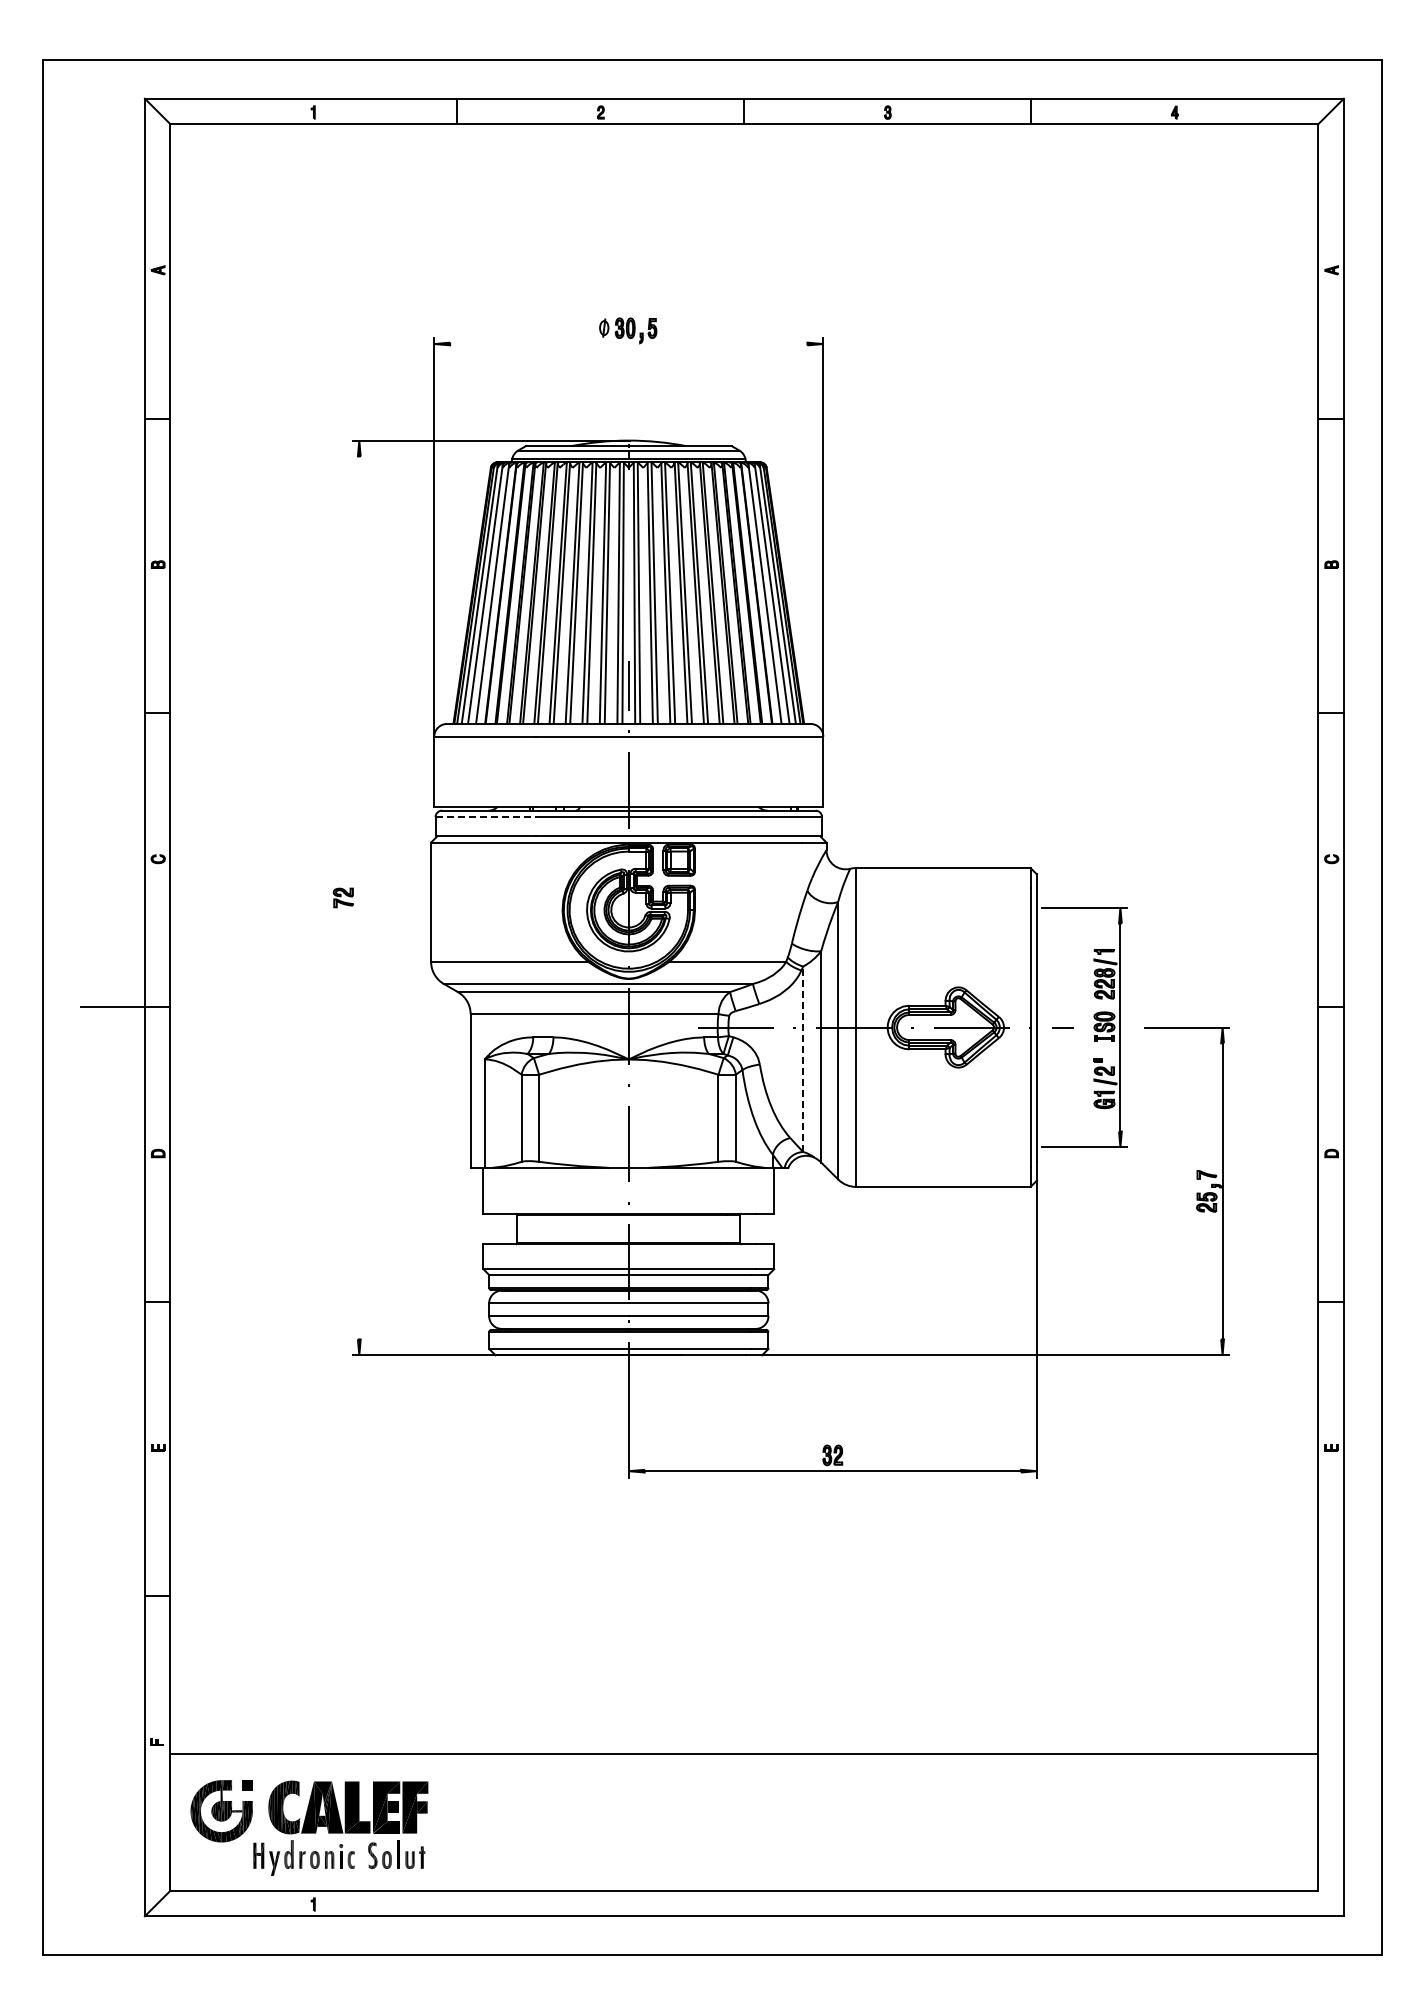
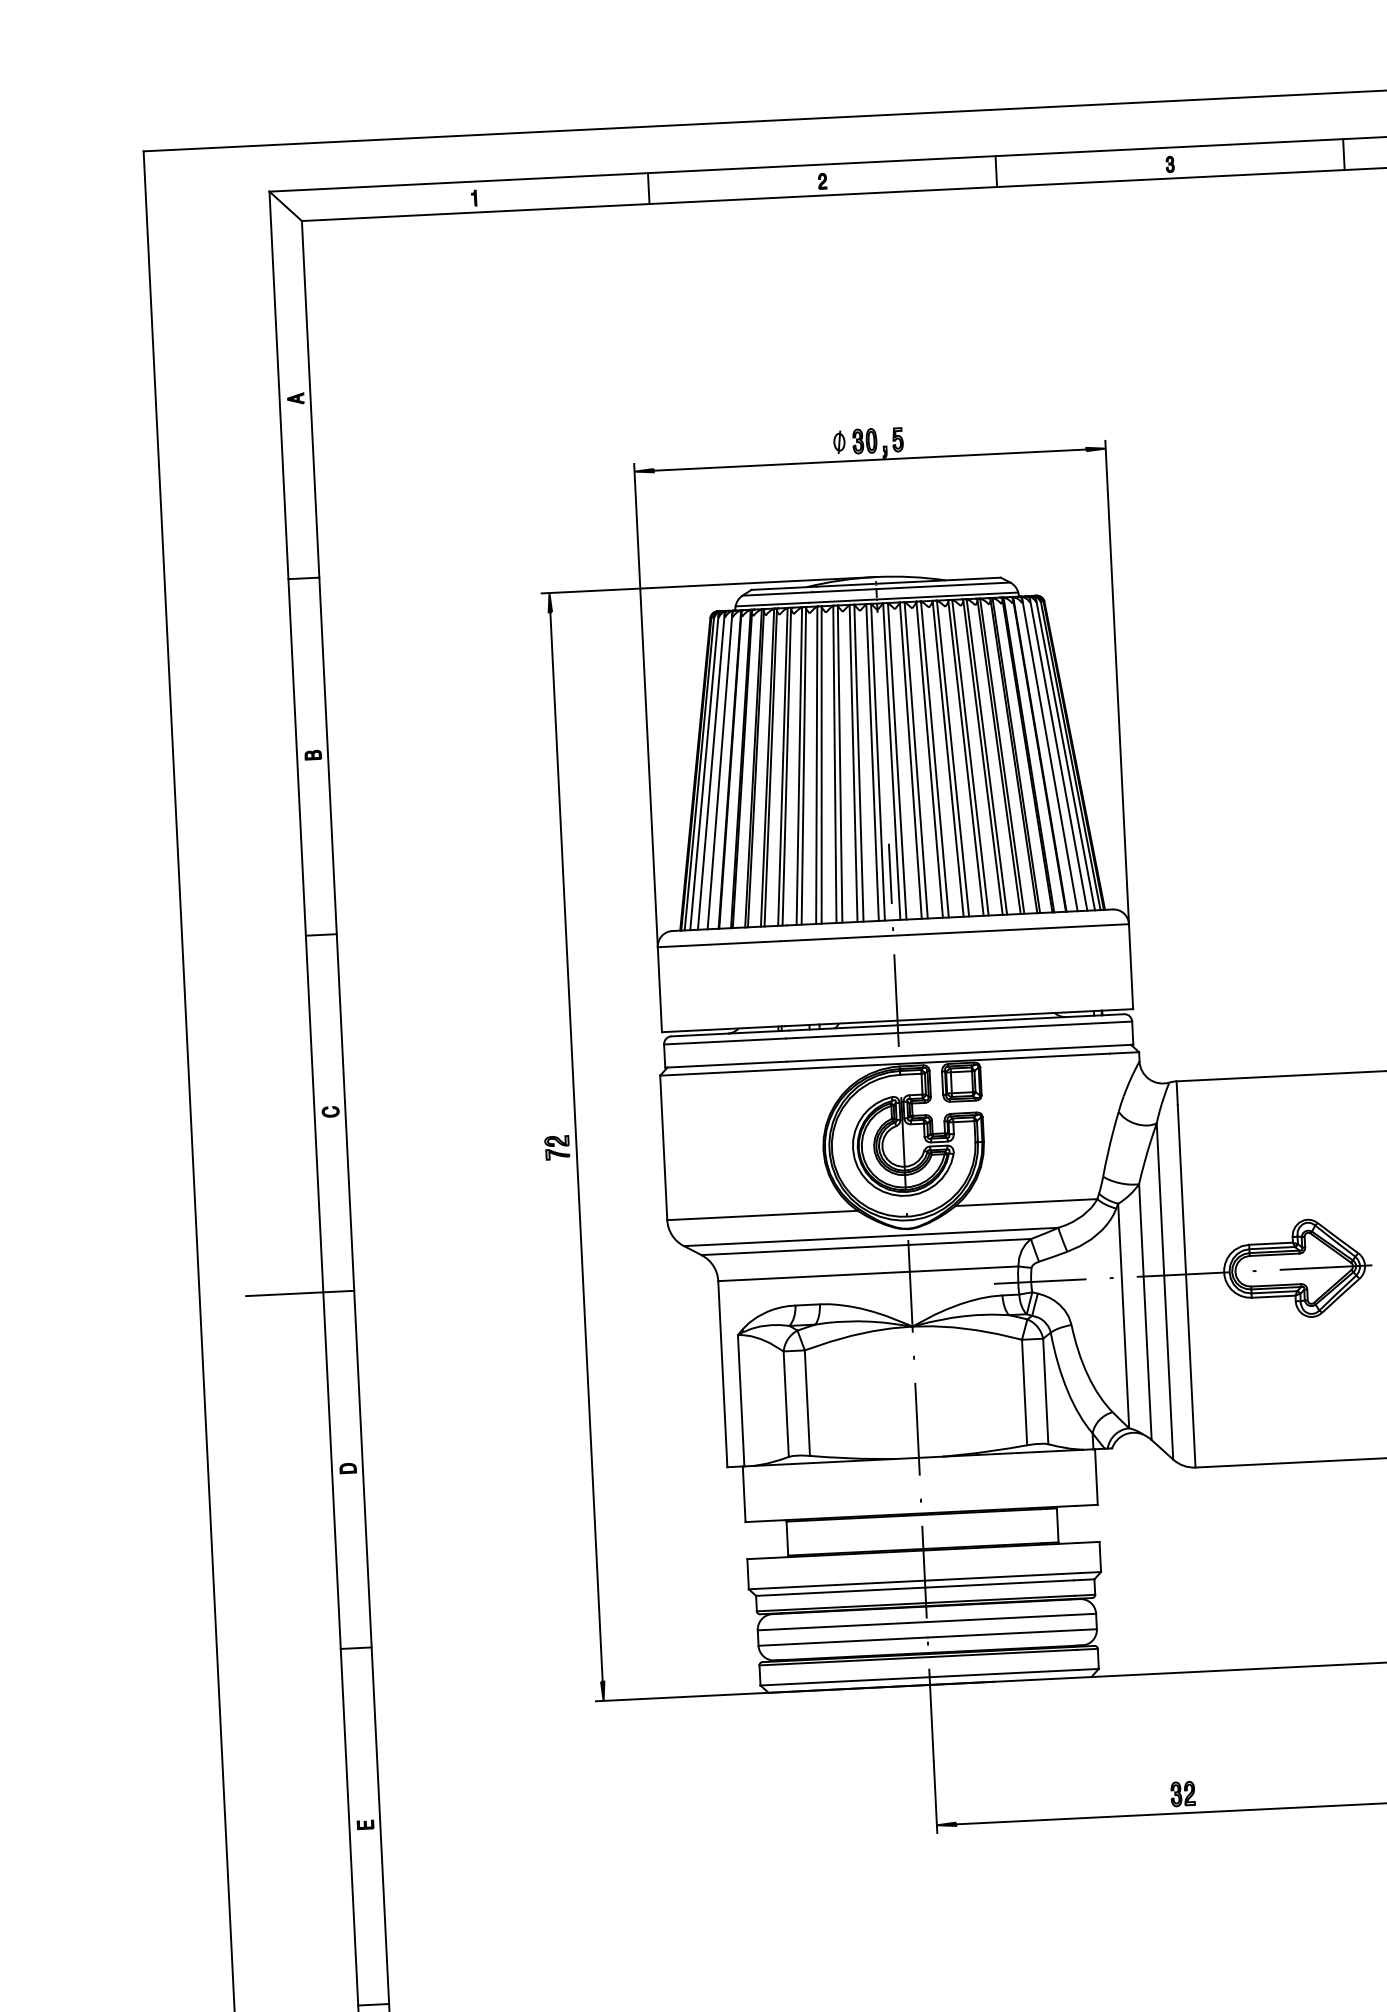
line: (628, 344) -> (869, 460), added
line: (486, 817) -> (725, 1041), dashed -> solid
line: (359, 897) -> (576, 1146), added
line: (803, 1059) -> (1124, 1316), dashed -> solid

